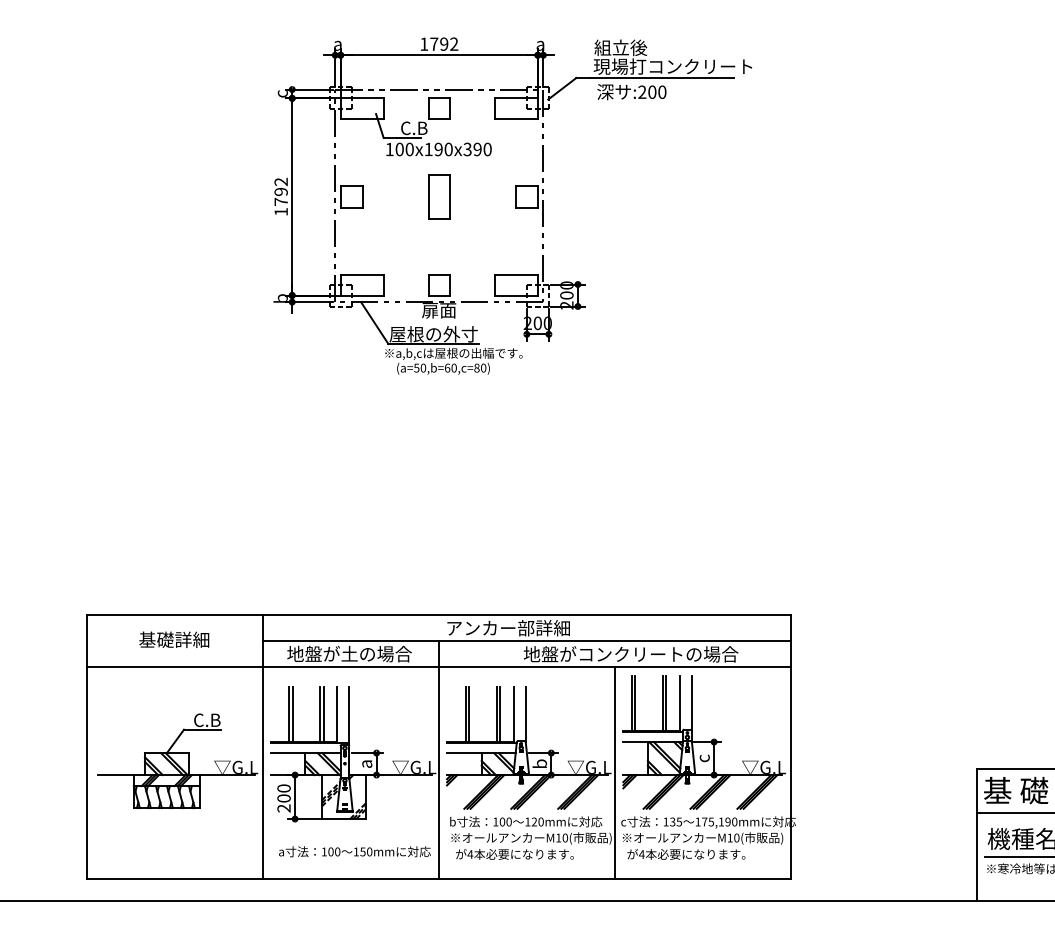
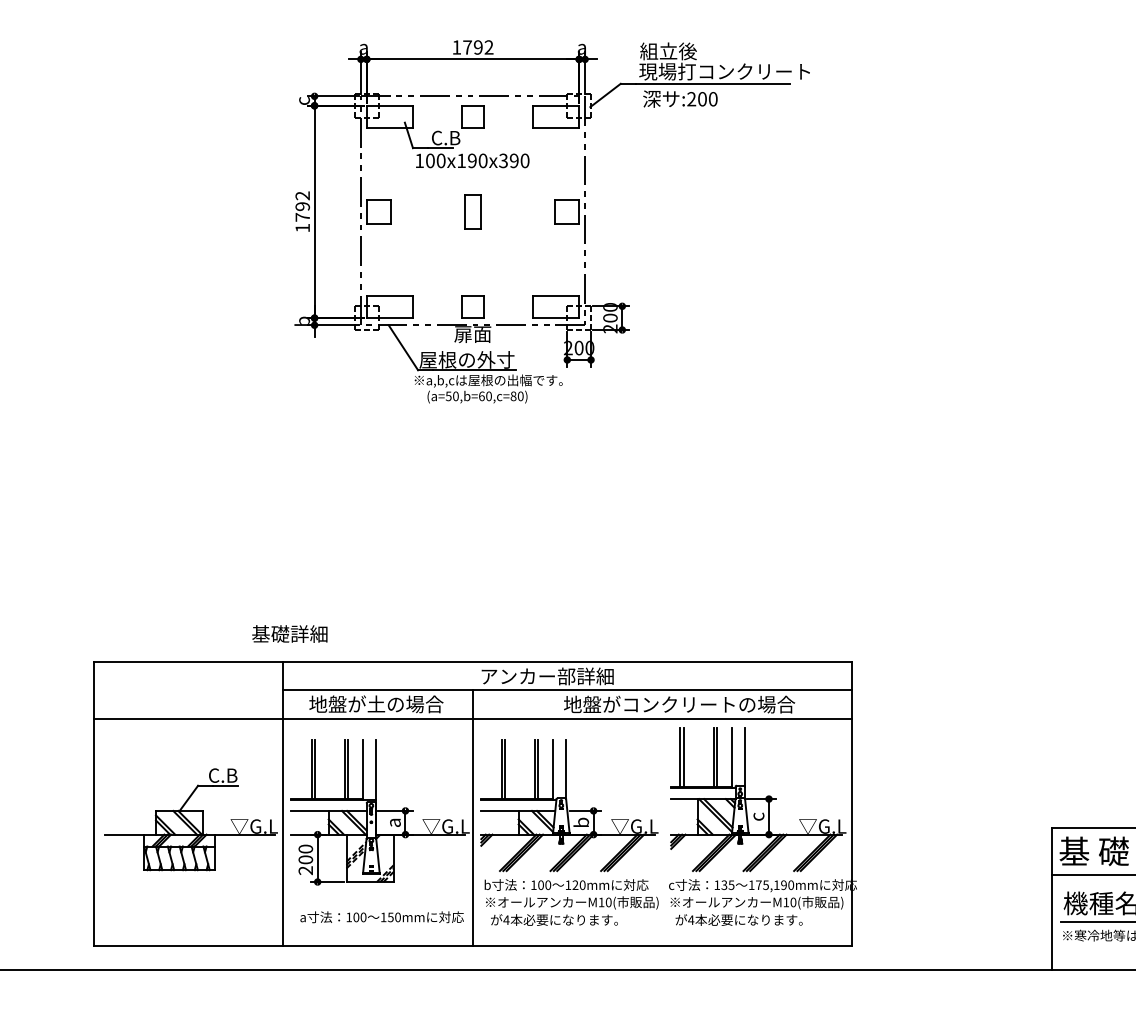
part: (439, 196) -> (473, 211), size x0.7
text: (174, 639) -> (290, 633), moved
line: (615, 772) -> (662, 831), removed

